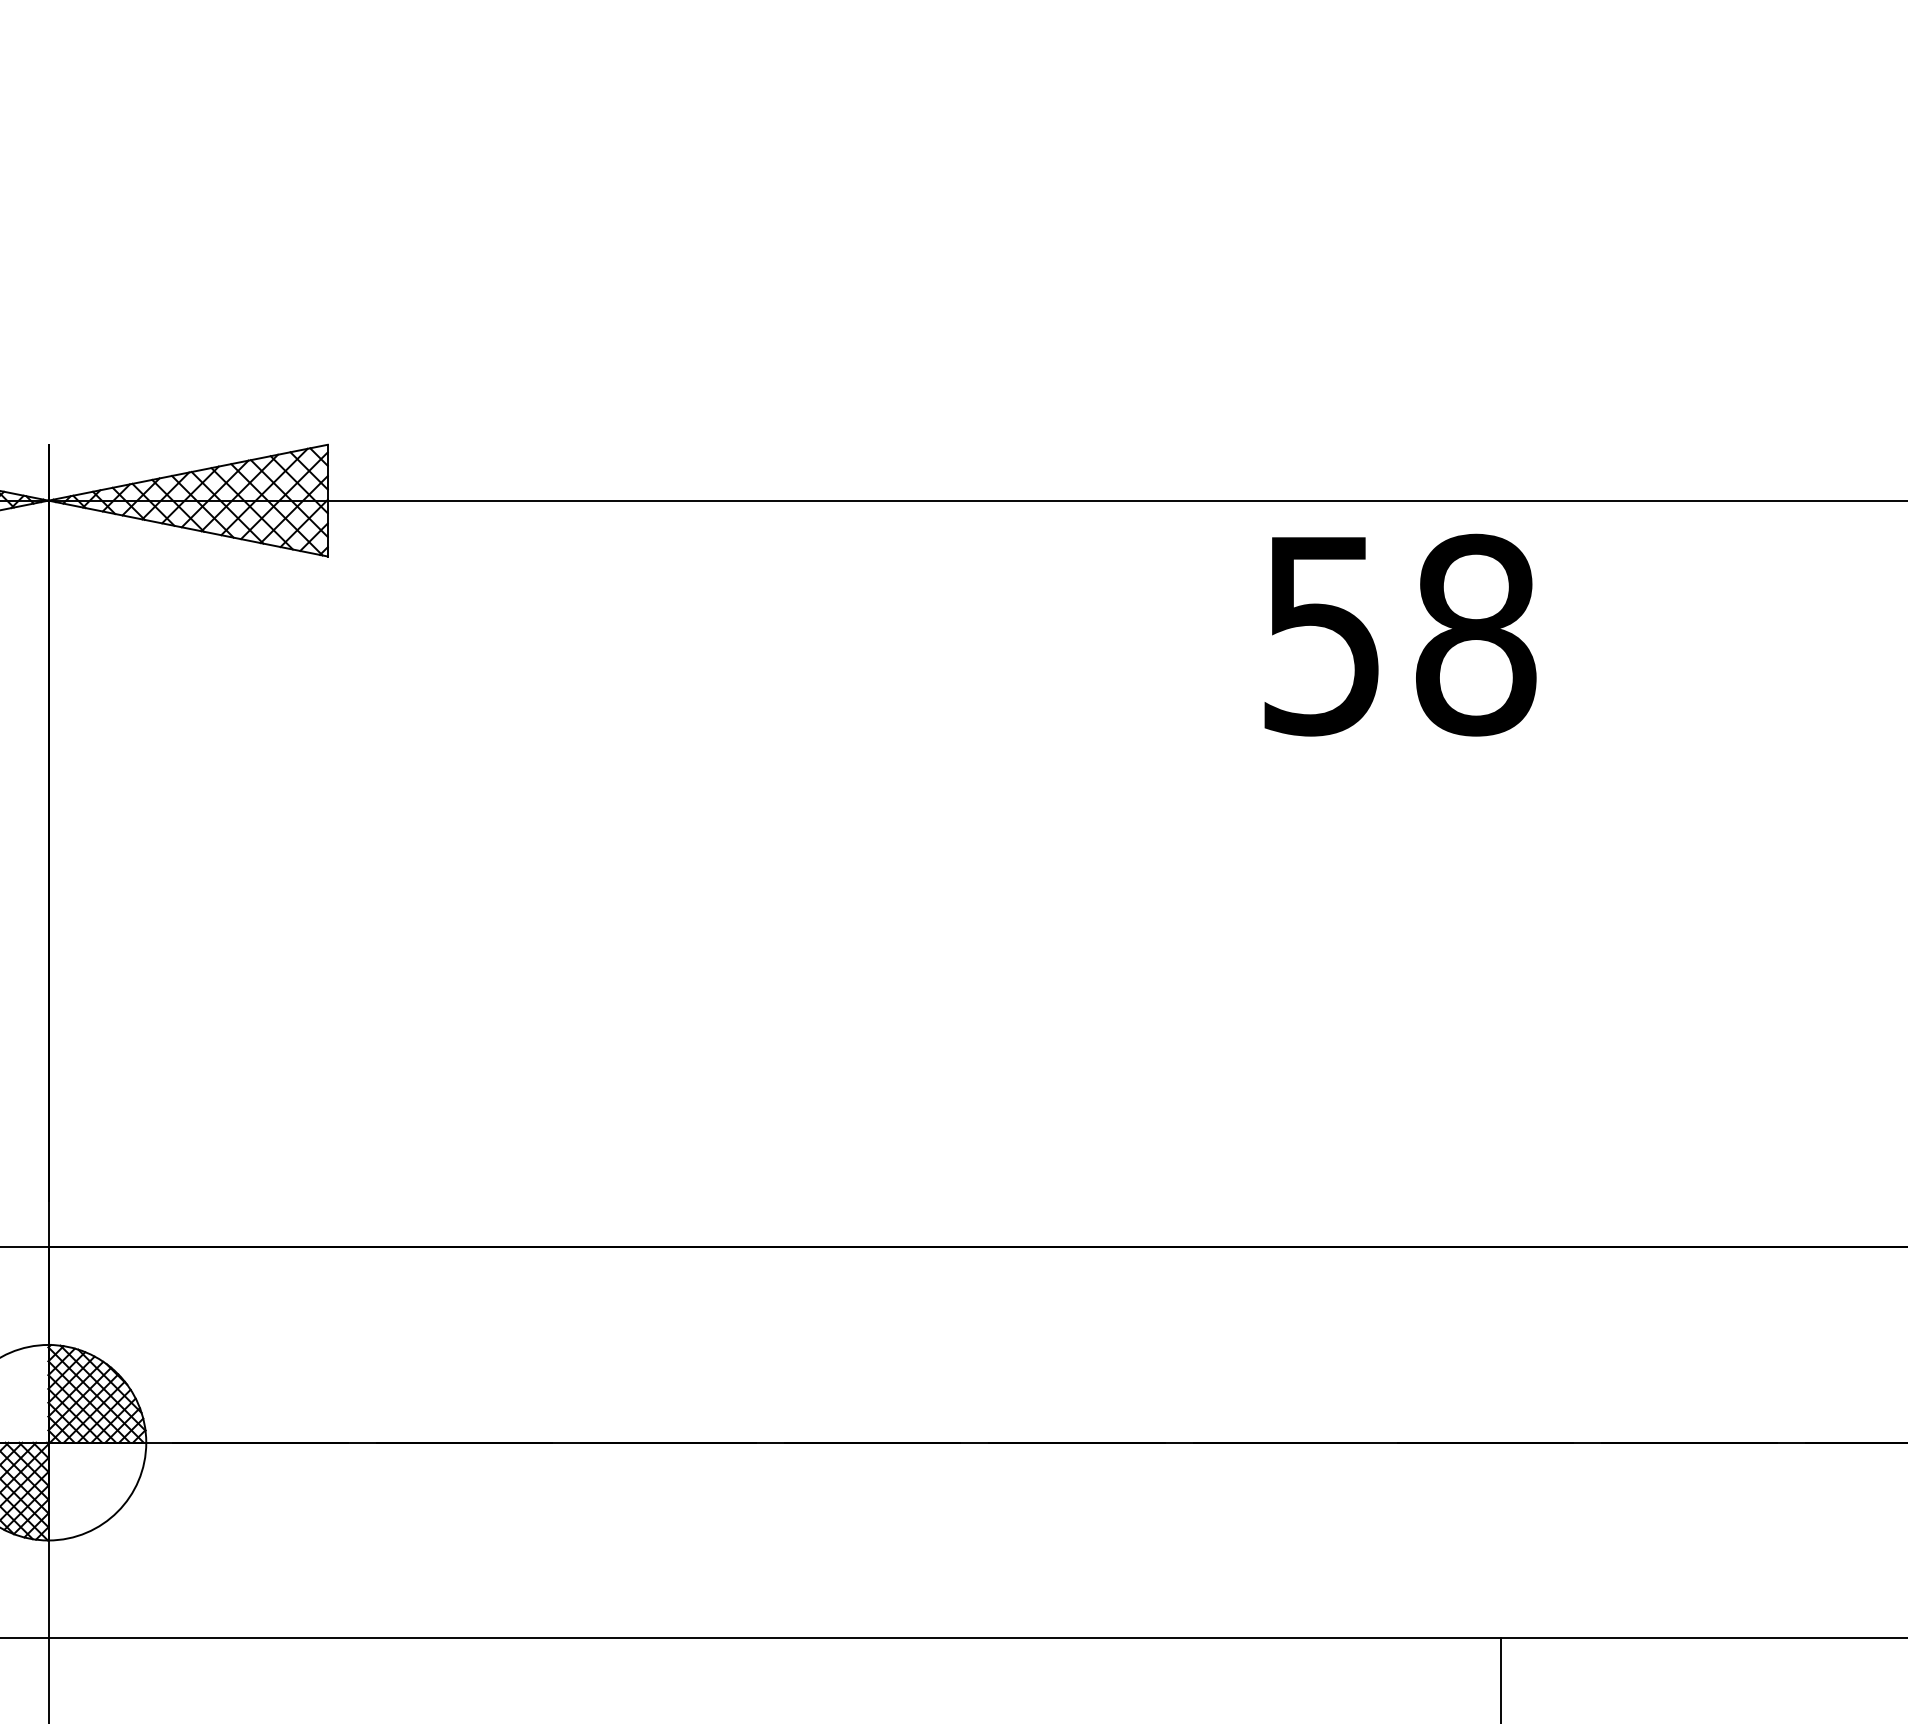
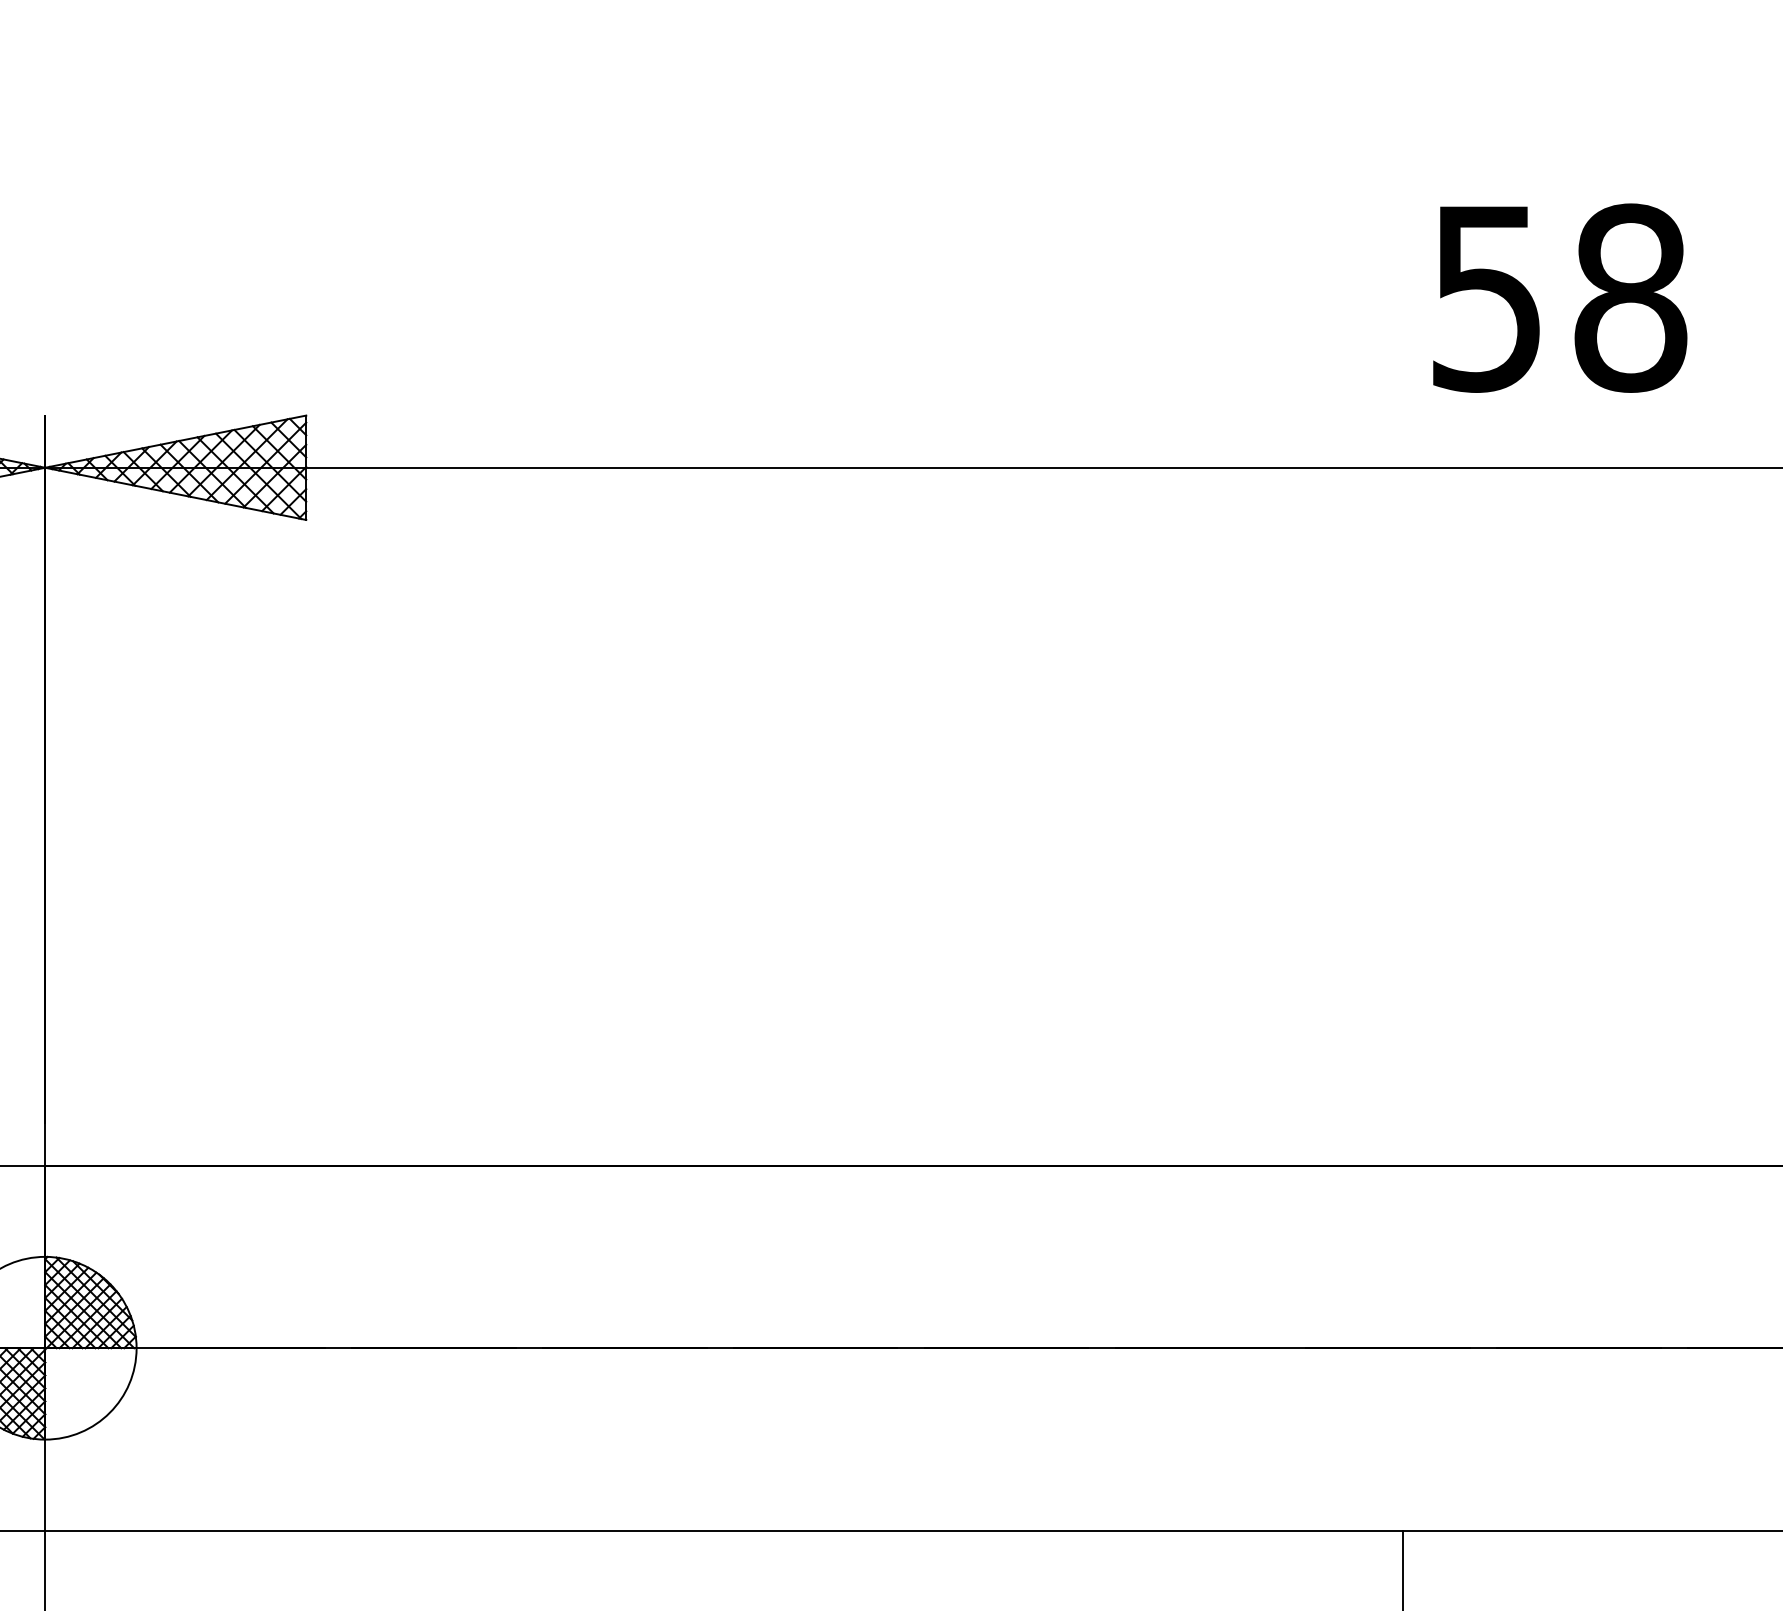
text: (1400, 634) -> (1560, 297), moved

